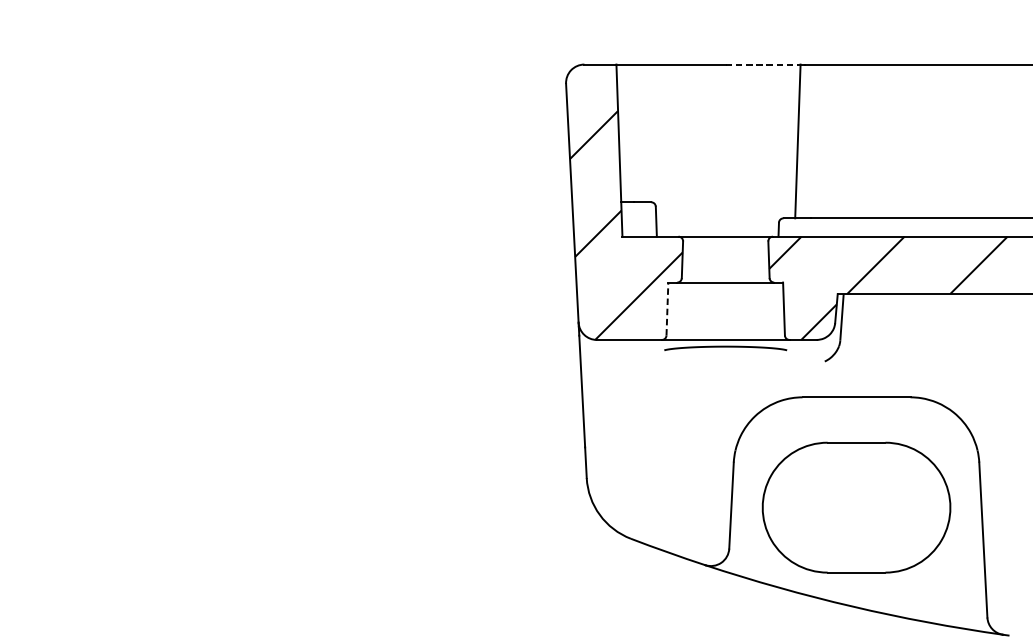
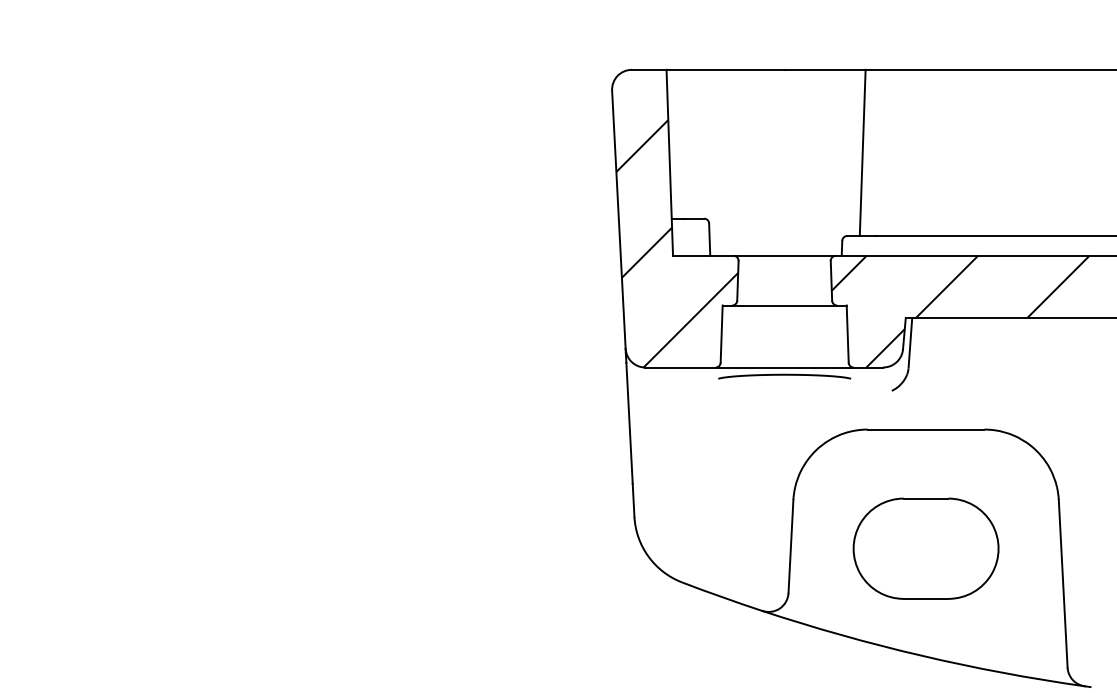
line: (763, 64) -> (825, 69), dashed -> solid
line: (667, 309) -> (721, 334), dashed -> solid
part: (855, 507) -> (925, 548), size x0.71

